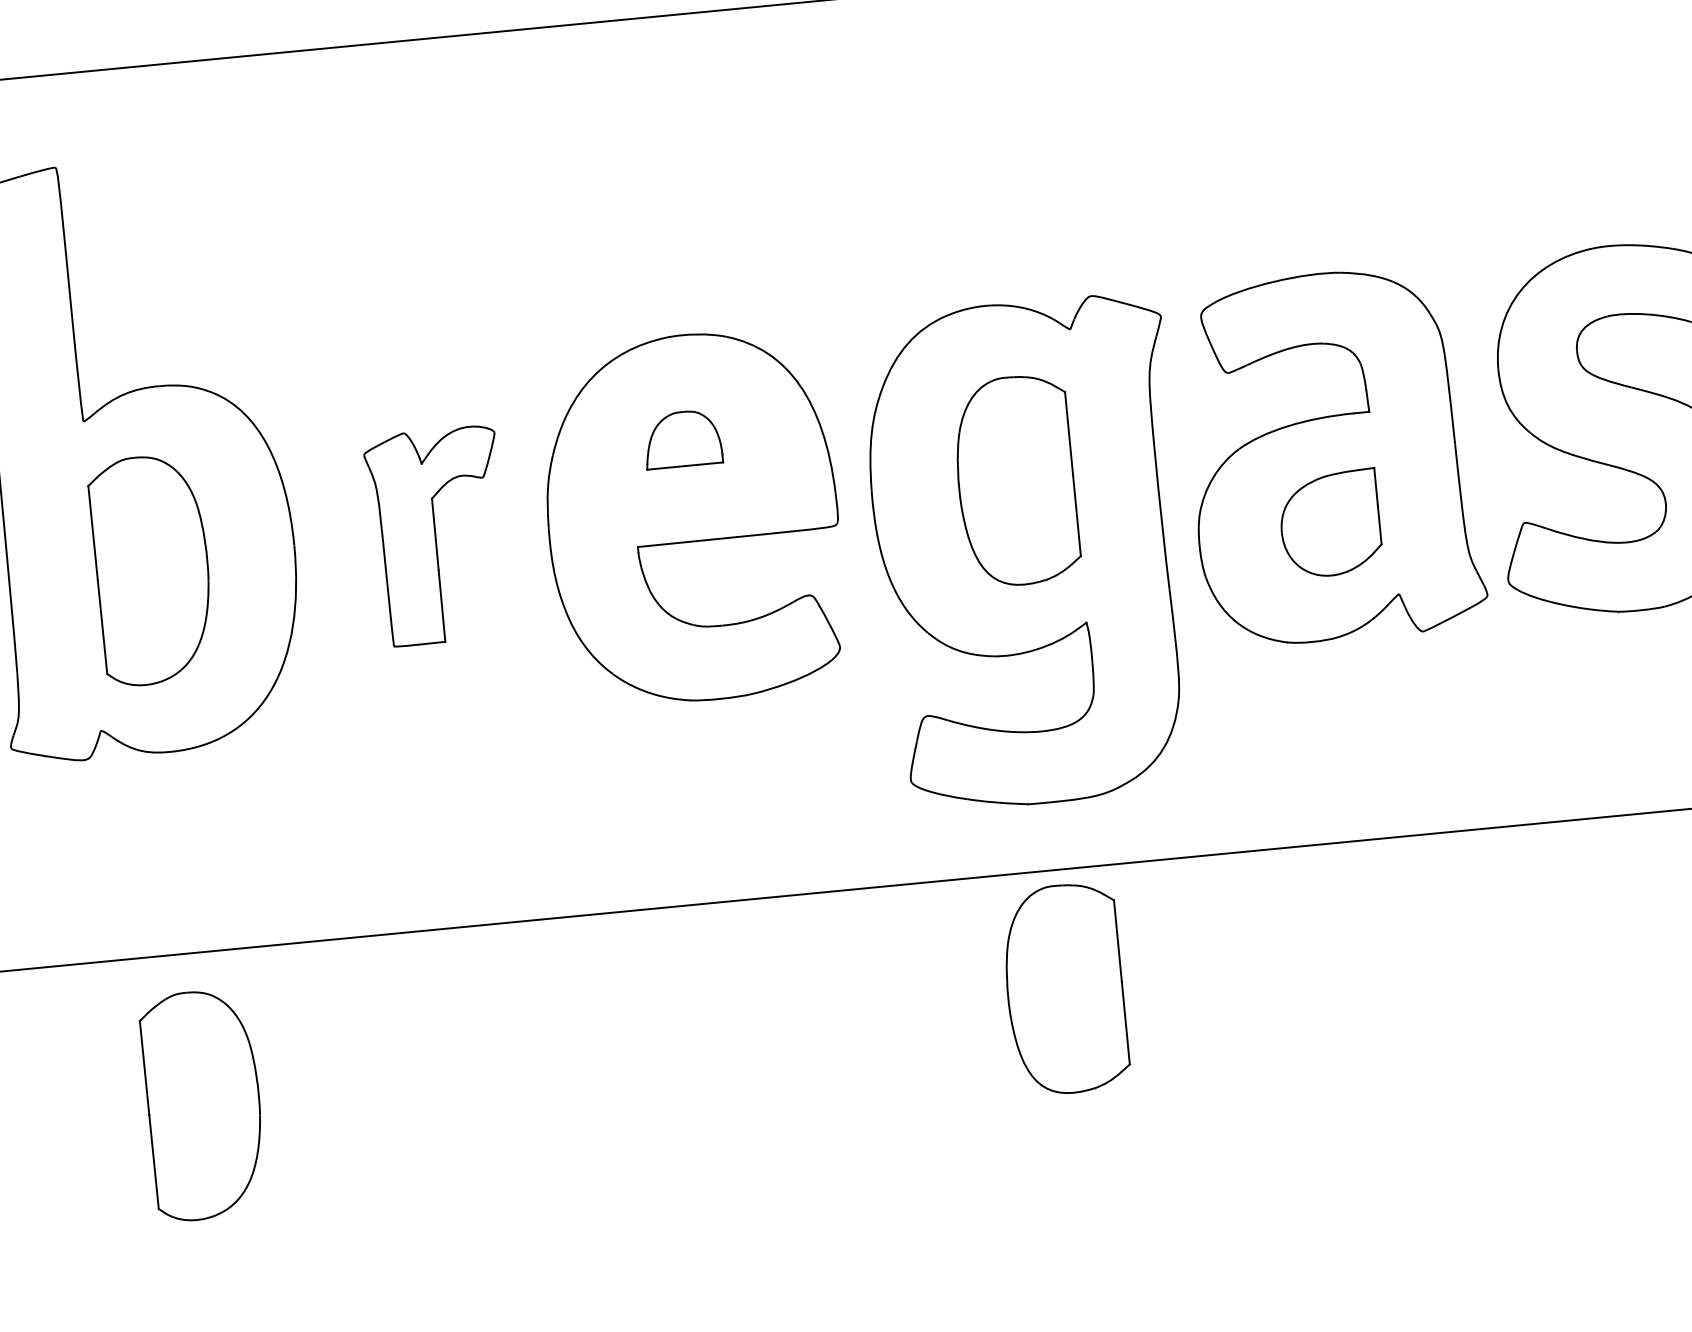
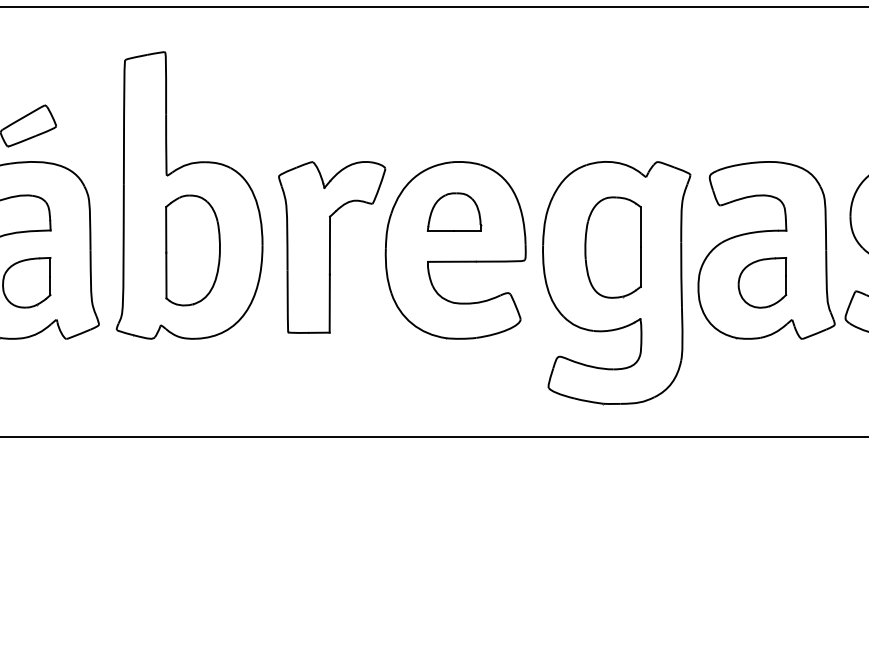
part: (682, 438) -> (454, 211), size x1.43
part: (438, 536) -> (332, 247), size x1.67
part: (1063, 989) -> (612, 494), removed
part: (202, 1105) -> (192, 510), removed

